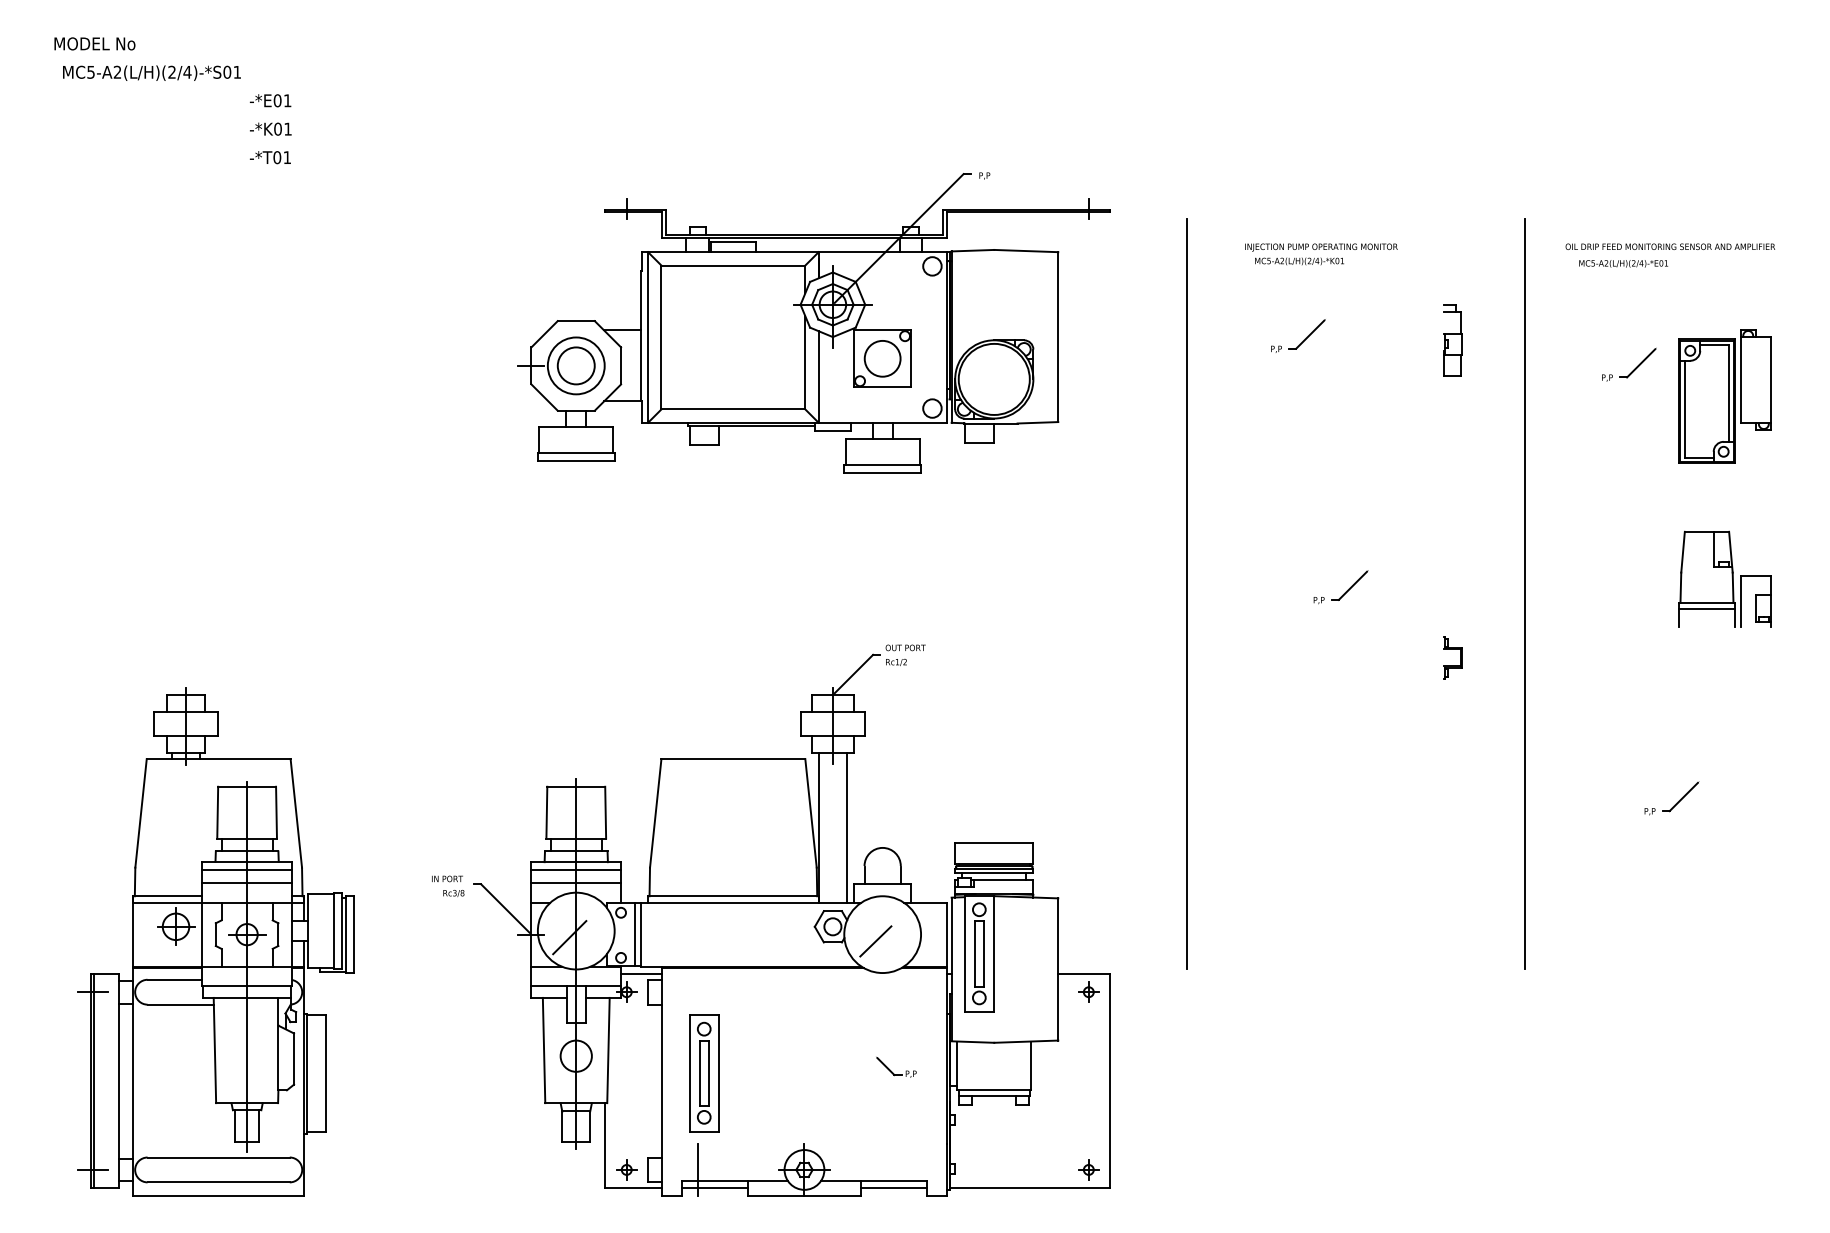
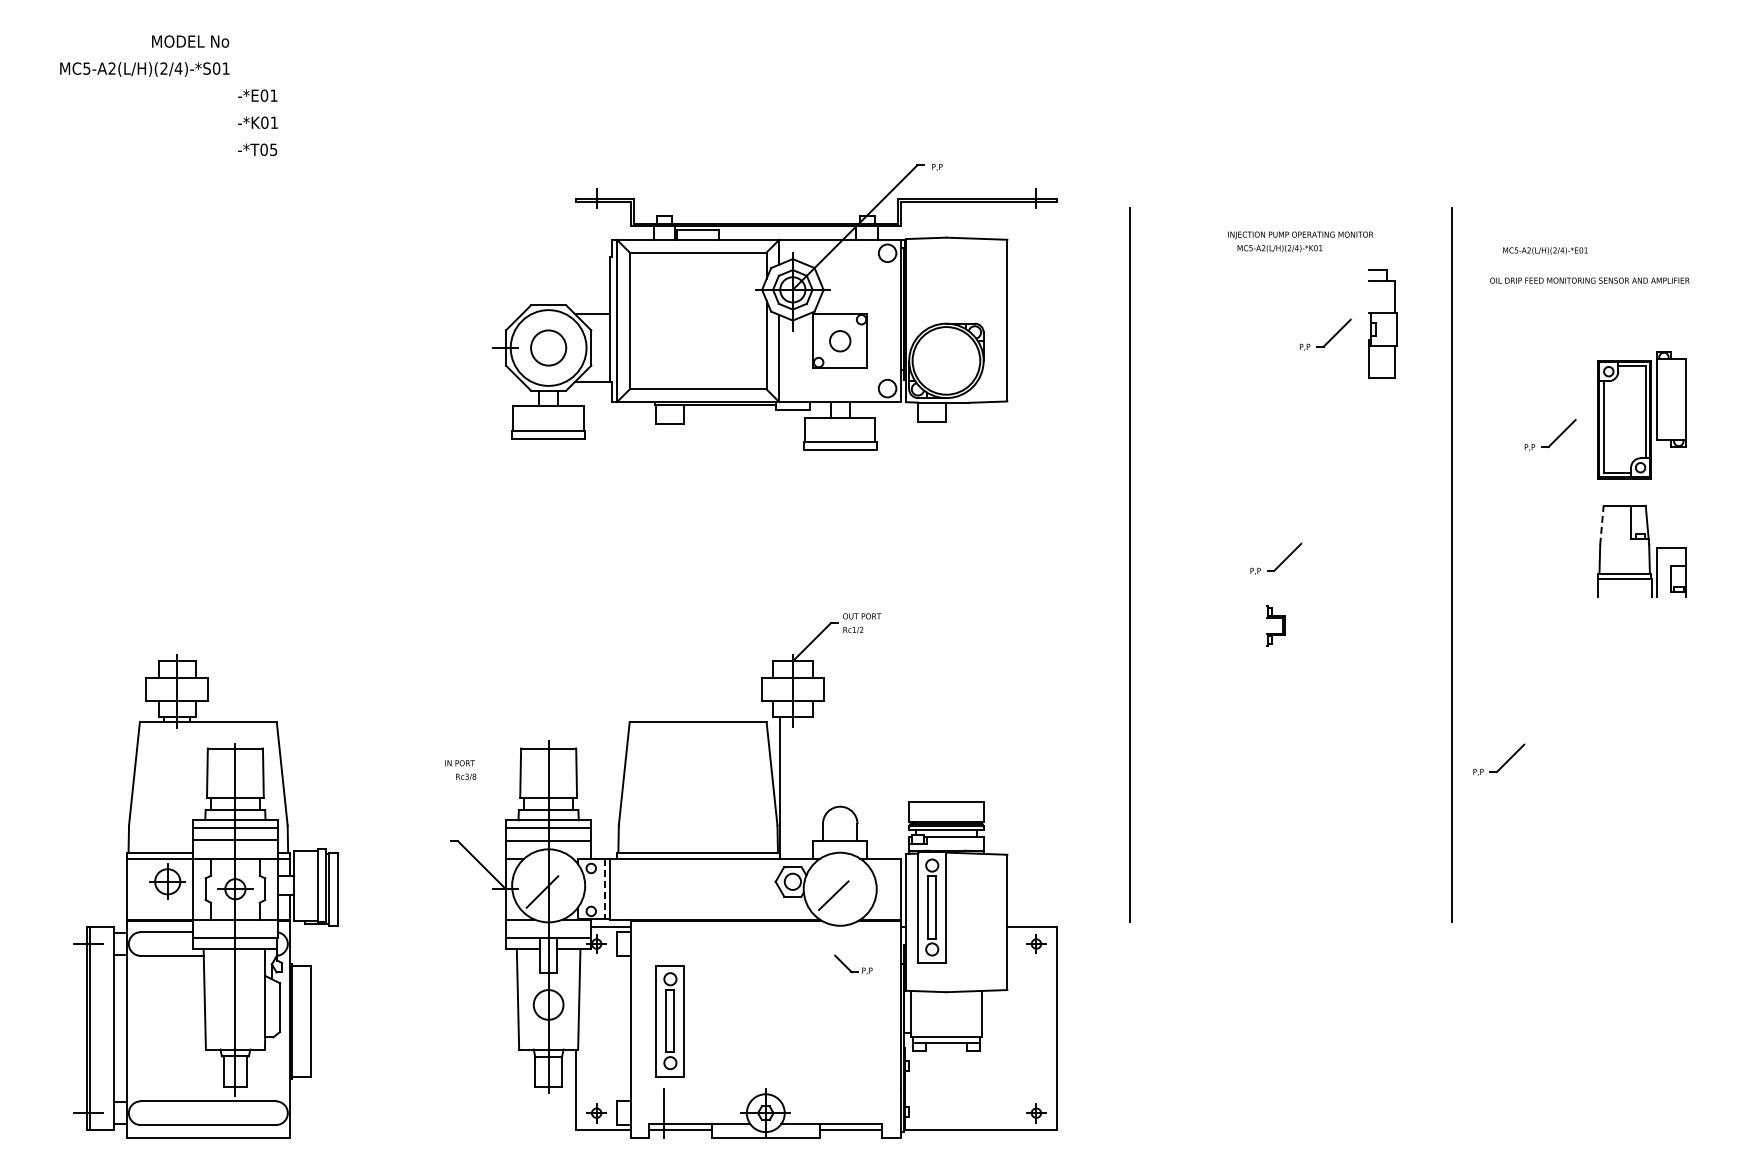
text: (94, 43) -> (190, 41), moved
text: (287, 157) -> (273, 149), -*T01 -> -*T05
text: (1669, 246) -> (1589, 280), moved
text: (1321, 253) -> (1300, 241), moved
part: (1303, 340) -> (1330, 338), moved
part: (1452, 340) -> (1382, 323), size x1.6
circle: (882, 359) -> (840, 341), size x0.6
circle: (576, 365) -> (548, 347), size x1.4
part: (1634, 368) -> (1555, 438), moved
part: (1724, 396) -> (1641, 415), moved
line: (1682, 551) -> (1601, 524), solid -> dashed
part: (1452, 650) -> (1275, 618), moved
part: (1677, 802) -> (1504, 763), moved
line: (847, 827) -> (806, 787), removed
text: (447, 886) -> (460, 770), moved
line: (634, 934) -> (604, 889), solid -> dashed
part: (896, 1067) -> (853, 964), moved

